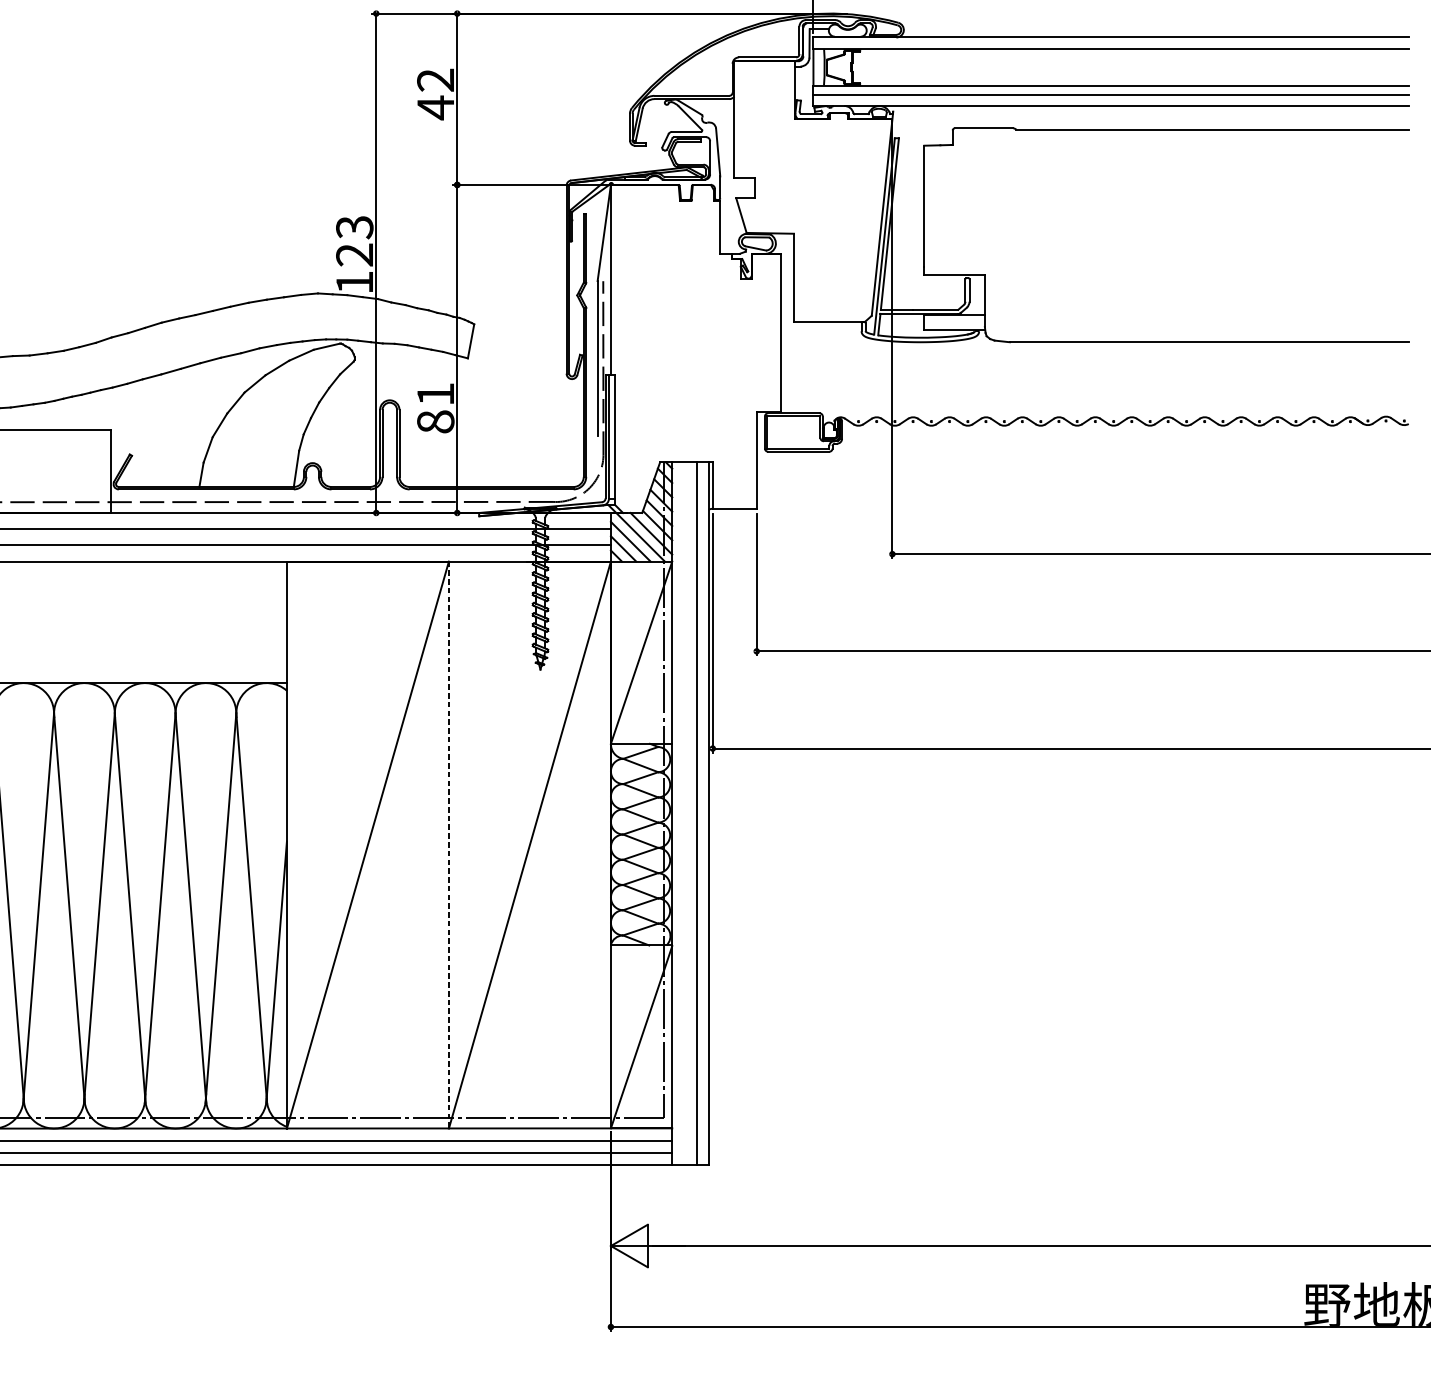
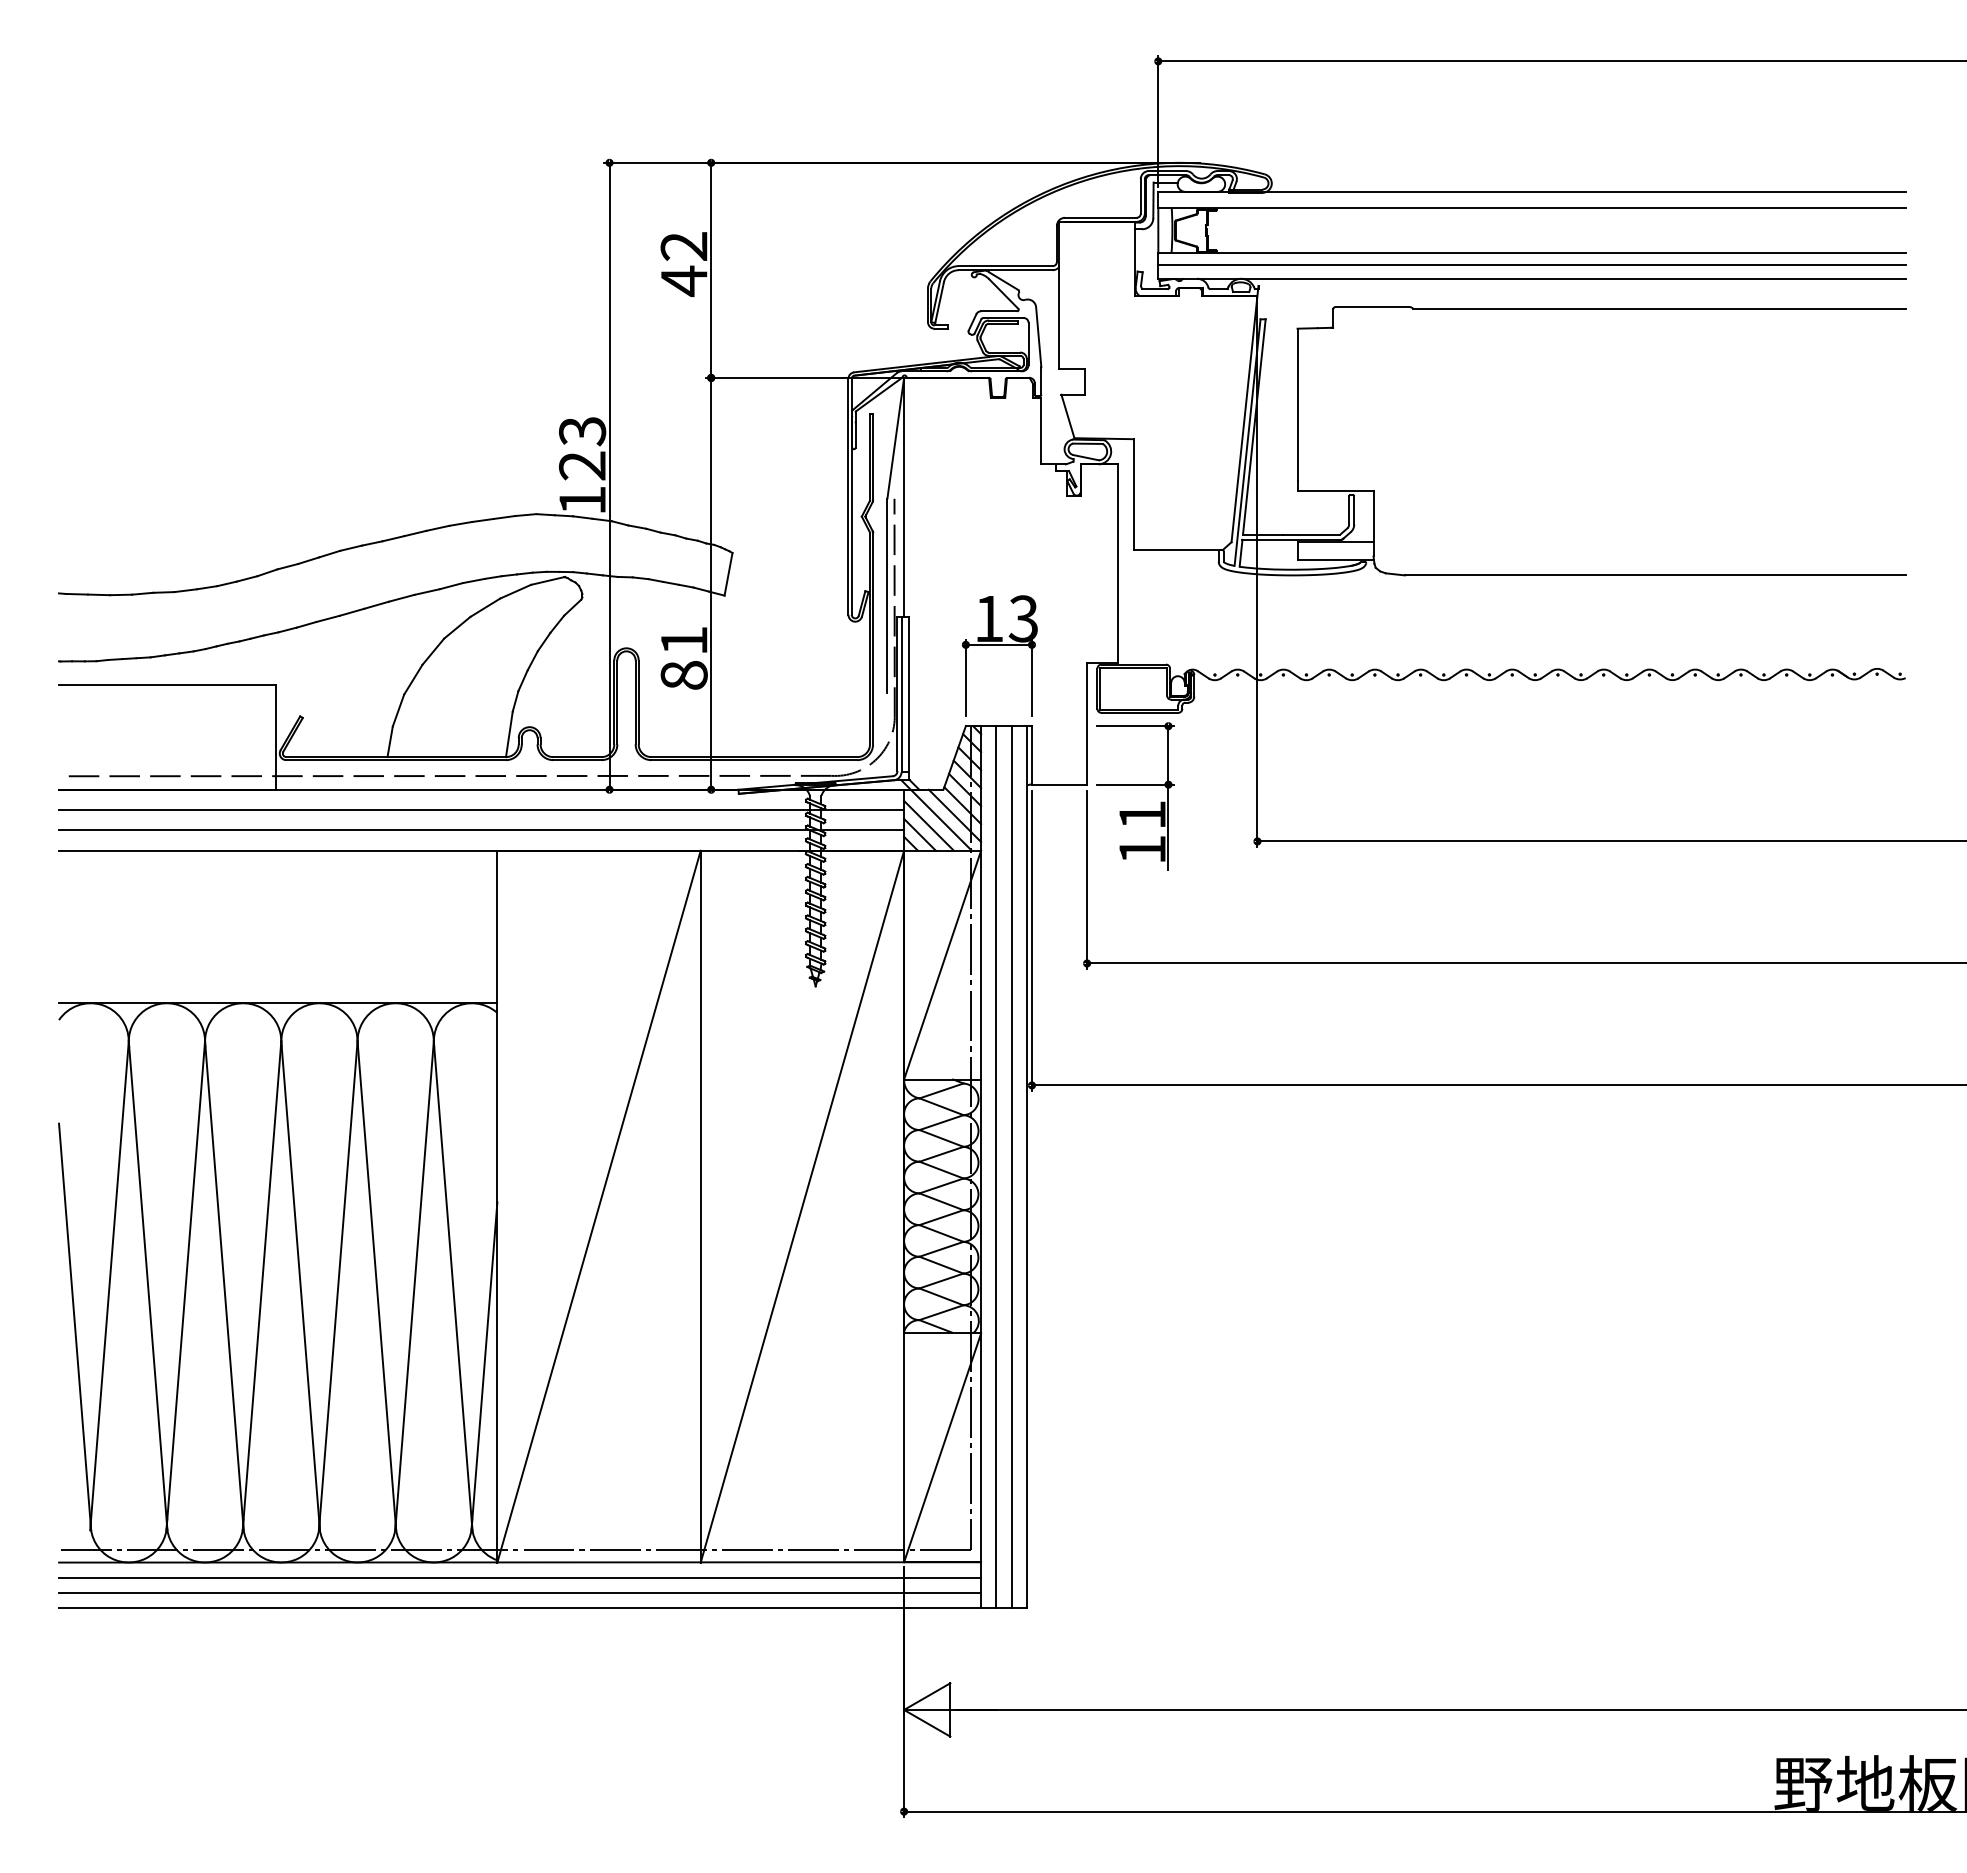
part: (686, 398) -> (999, 645), added
part: (795, 509) -> (1135, 785), added
line: (684, 813) -> (996, 1167), added
line: (448, 844) -> (700, 1206), dashed -> solid

